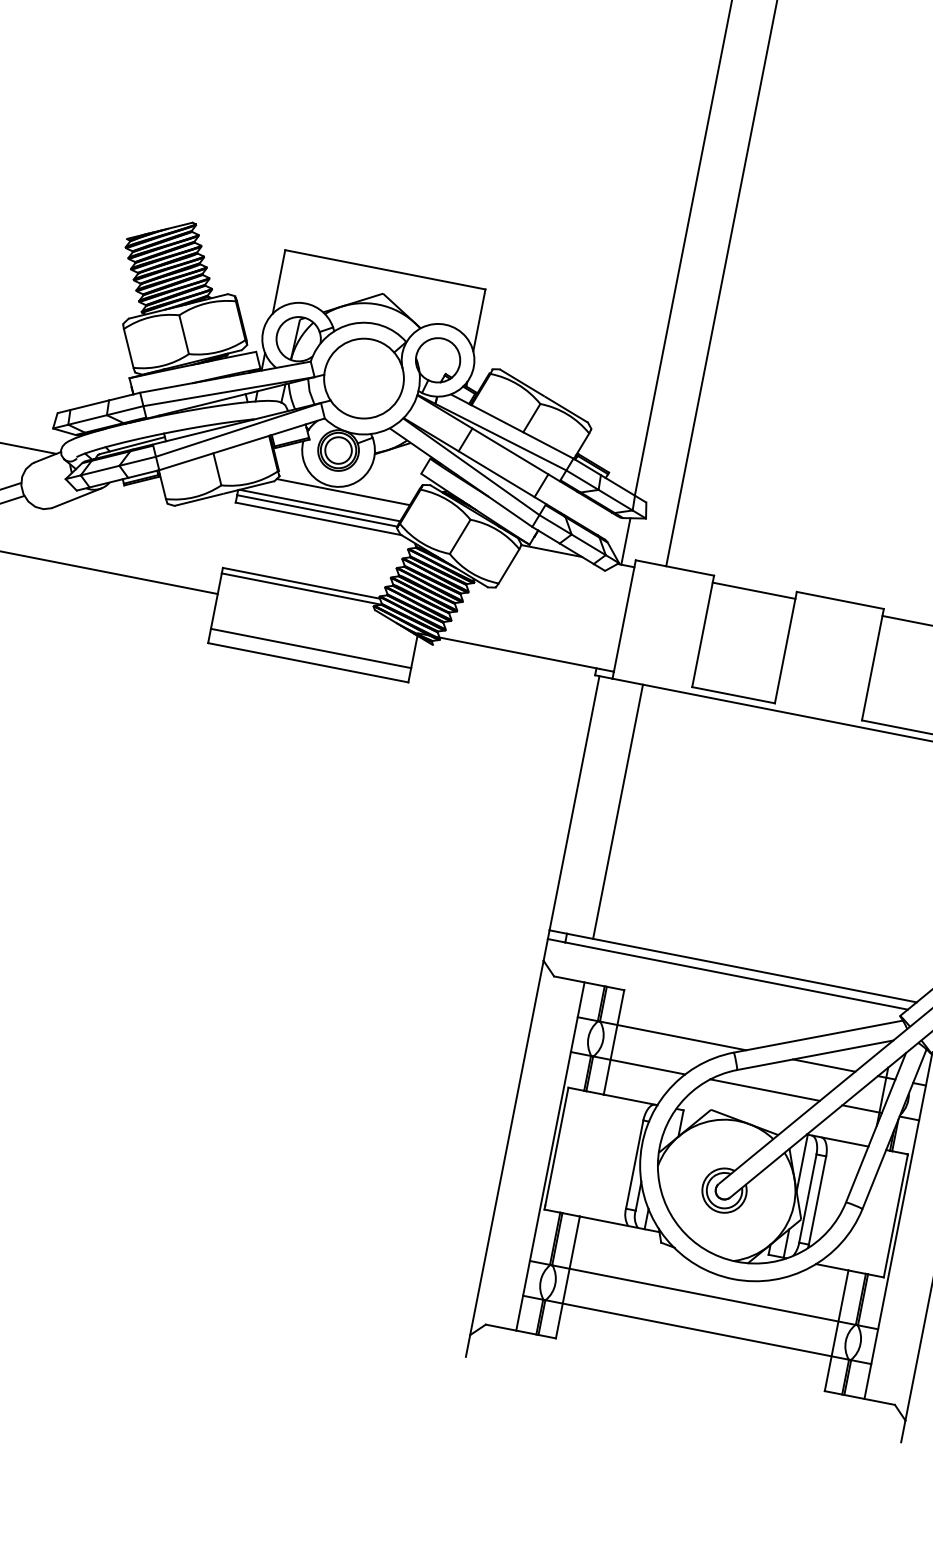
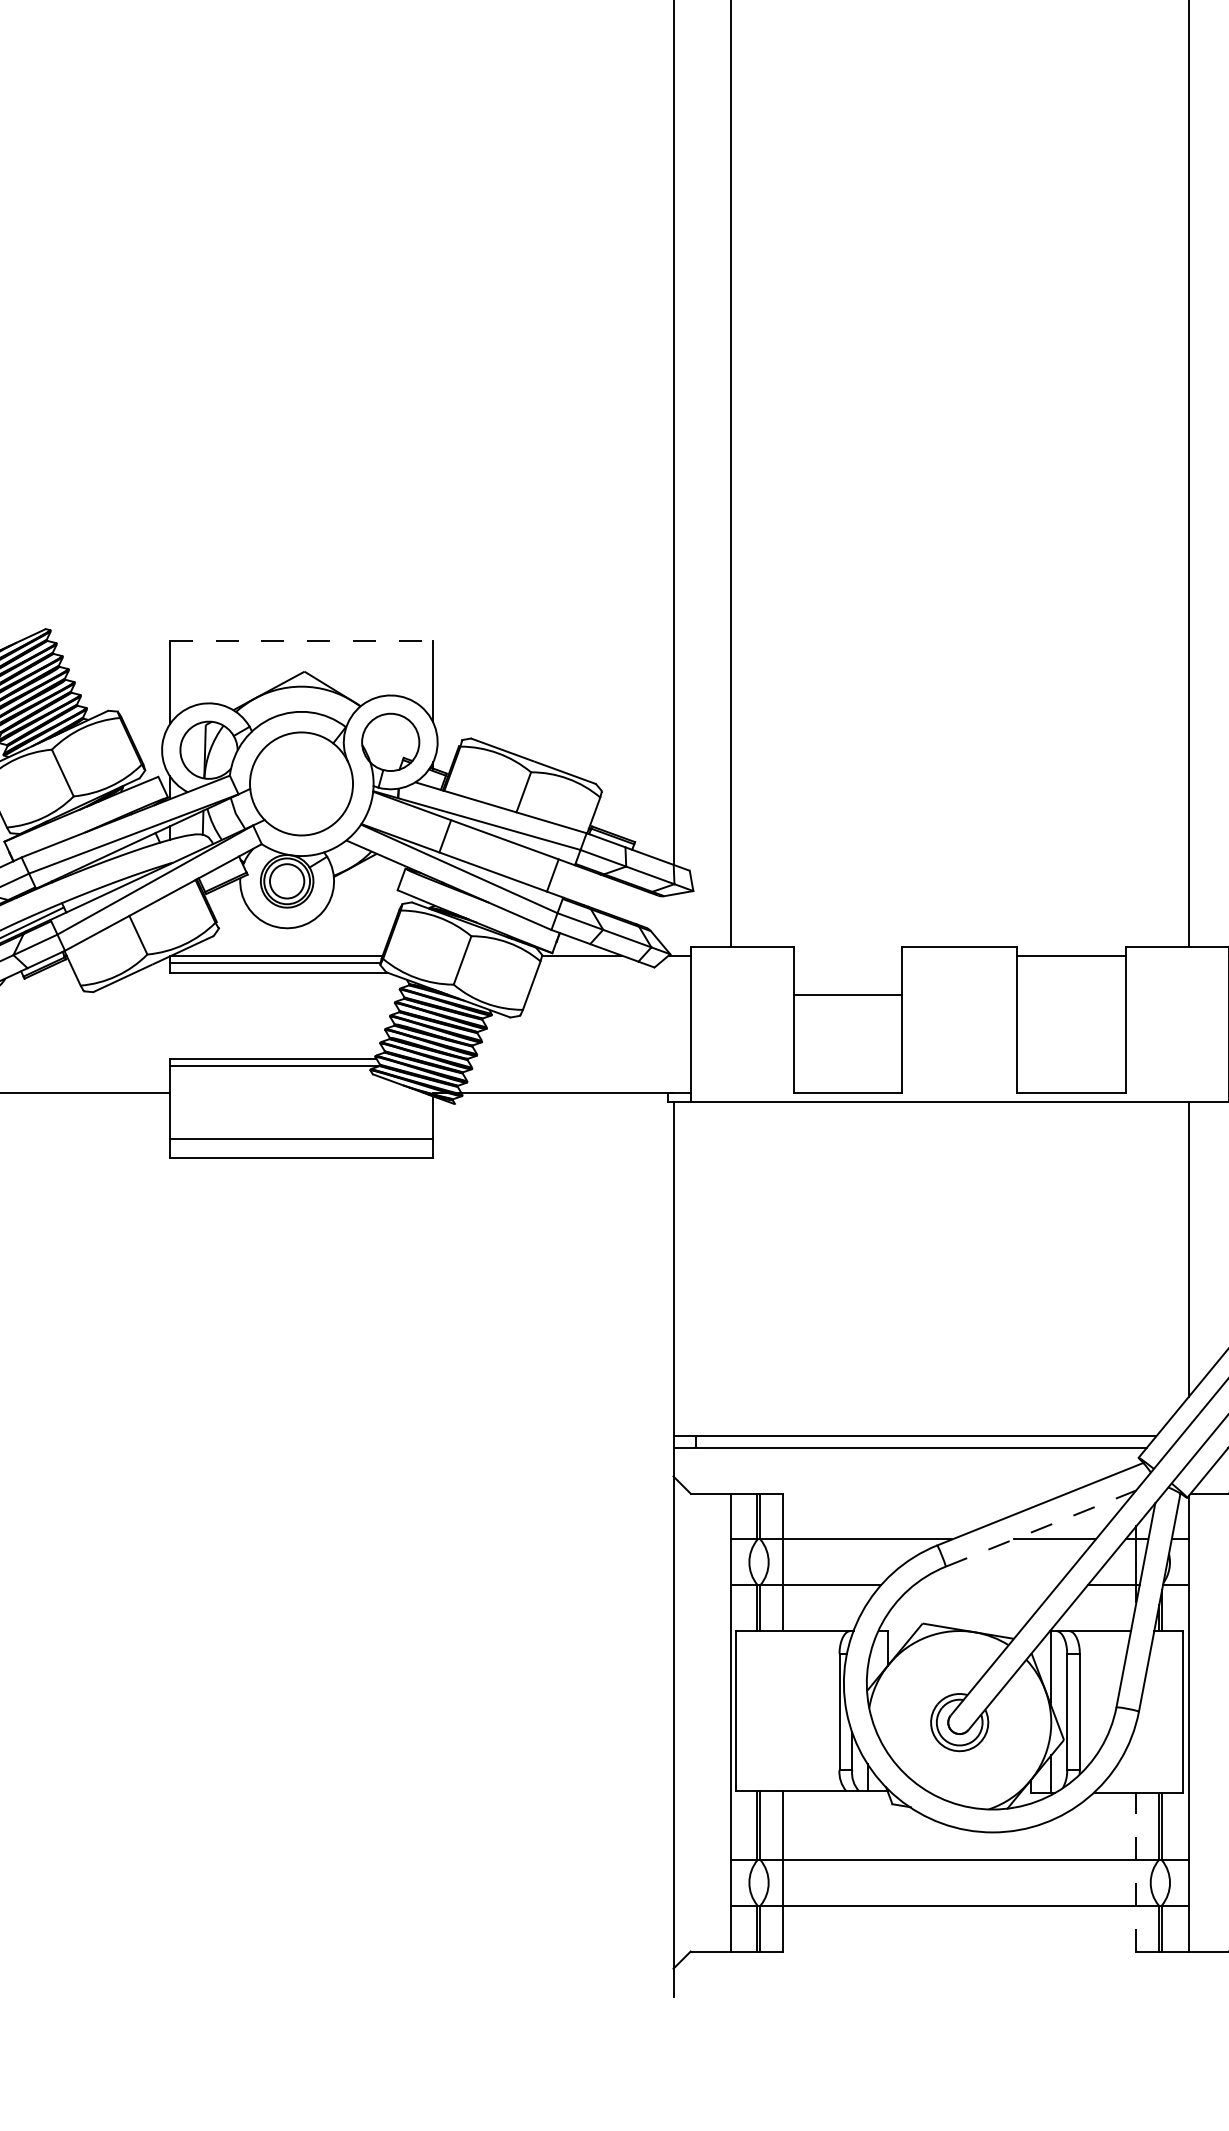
line: (385, 269) -> (301, 640), solid -> dashed
line: (343, 491) -> (303, 932), removed
line: (625, 541) -> (673, 924), removed
line: (753, 590) -> (847, 994), moved
line: (617, 811) -> (730, 1269), removed
line: (815, 1055) -> (1041, 1528), solid -> dashed
line: (765, 1090) -> (986, 1585), removed
line: (836, 1330) -> (1136, 1871), solid -> dashed

